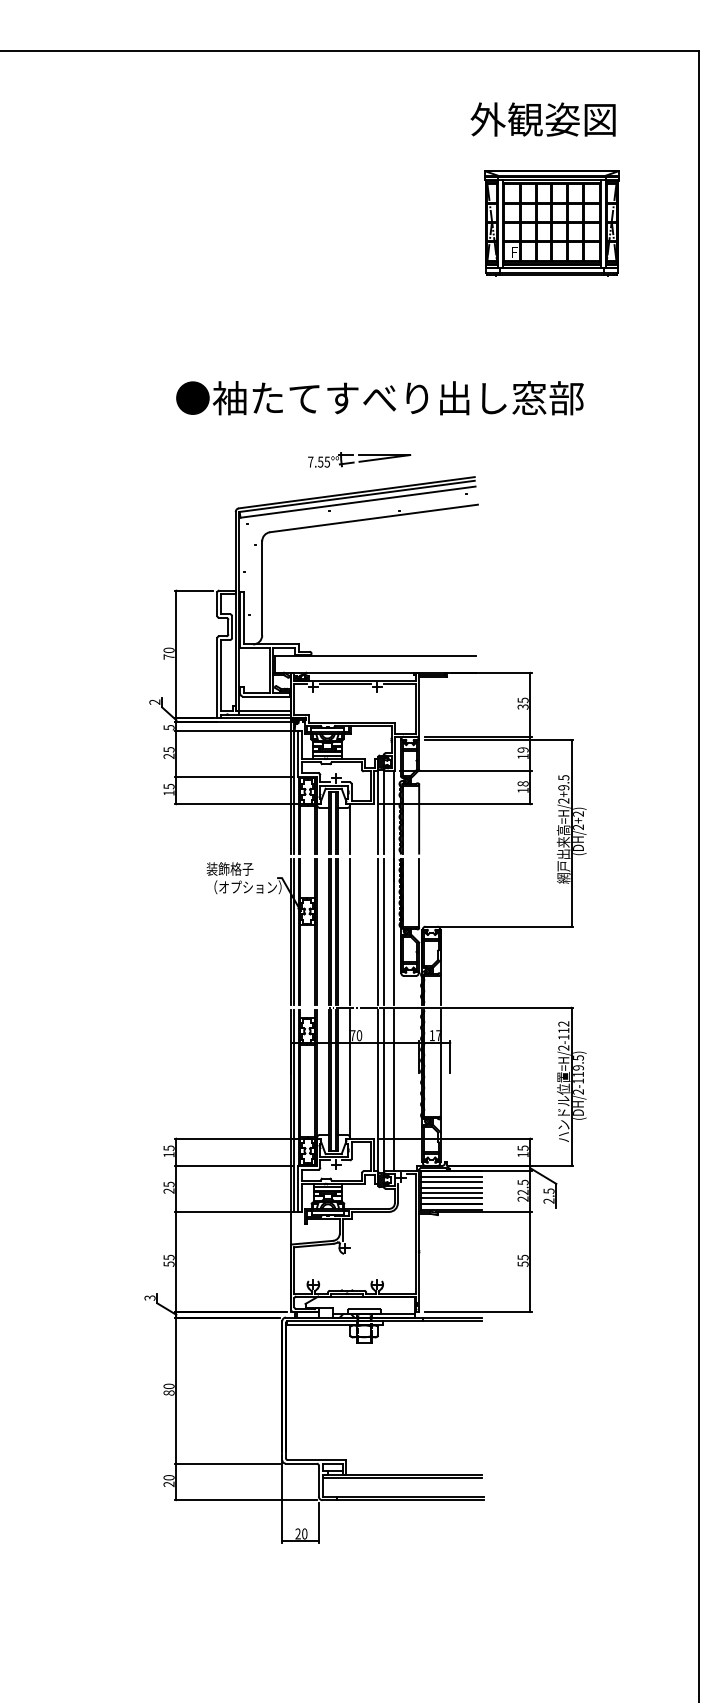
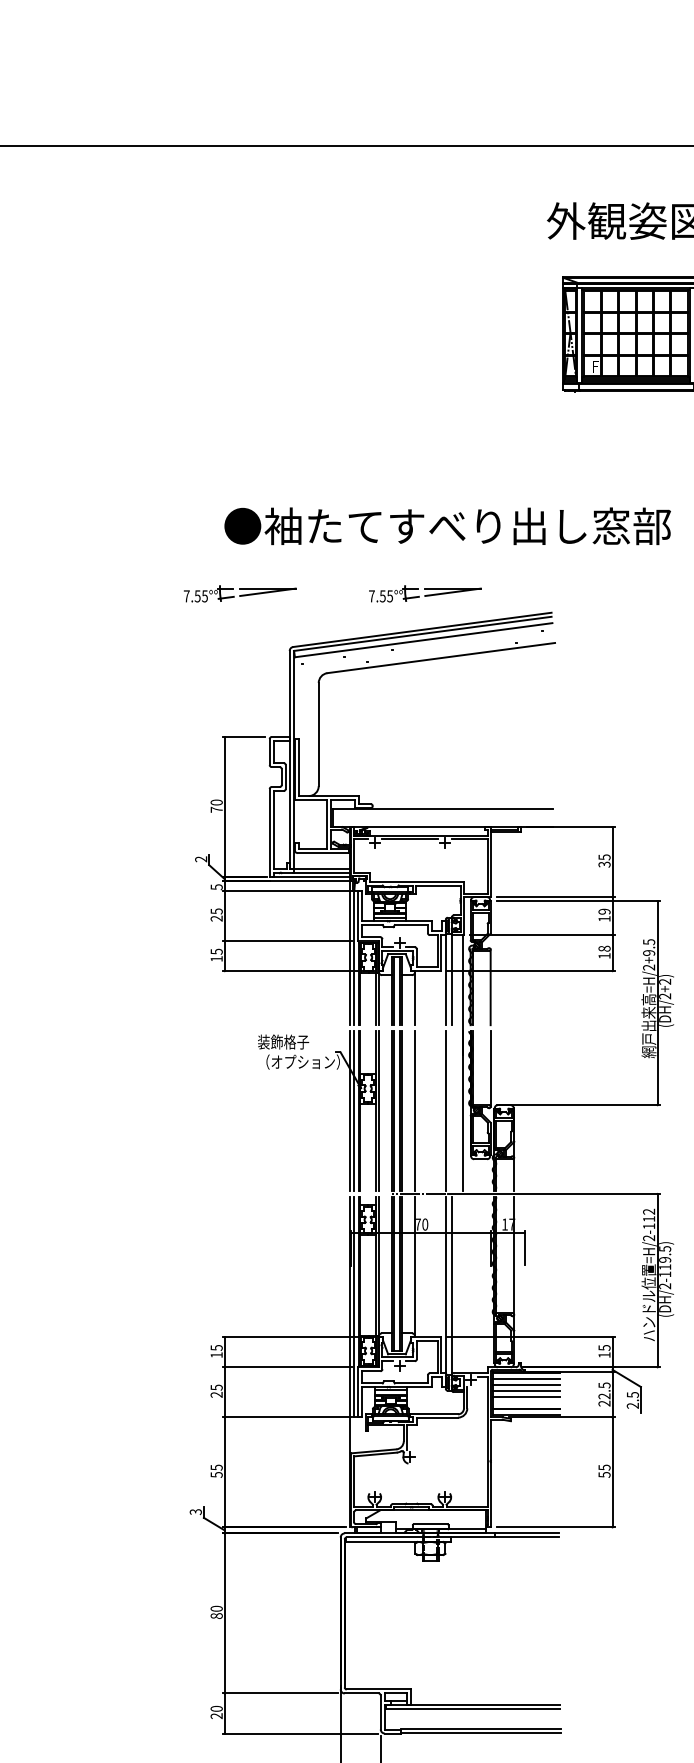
part: (190, 459) -> (240, 593), added
line: (383, 931) -> (451, 1110), removed
line: (394, 1090) -> (463, 1284), removed
line: (451, 1198) -> (526, 1402), removed

